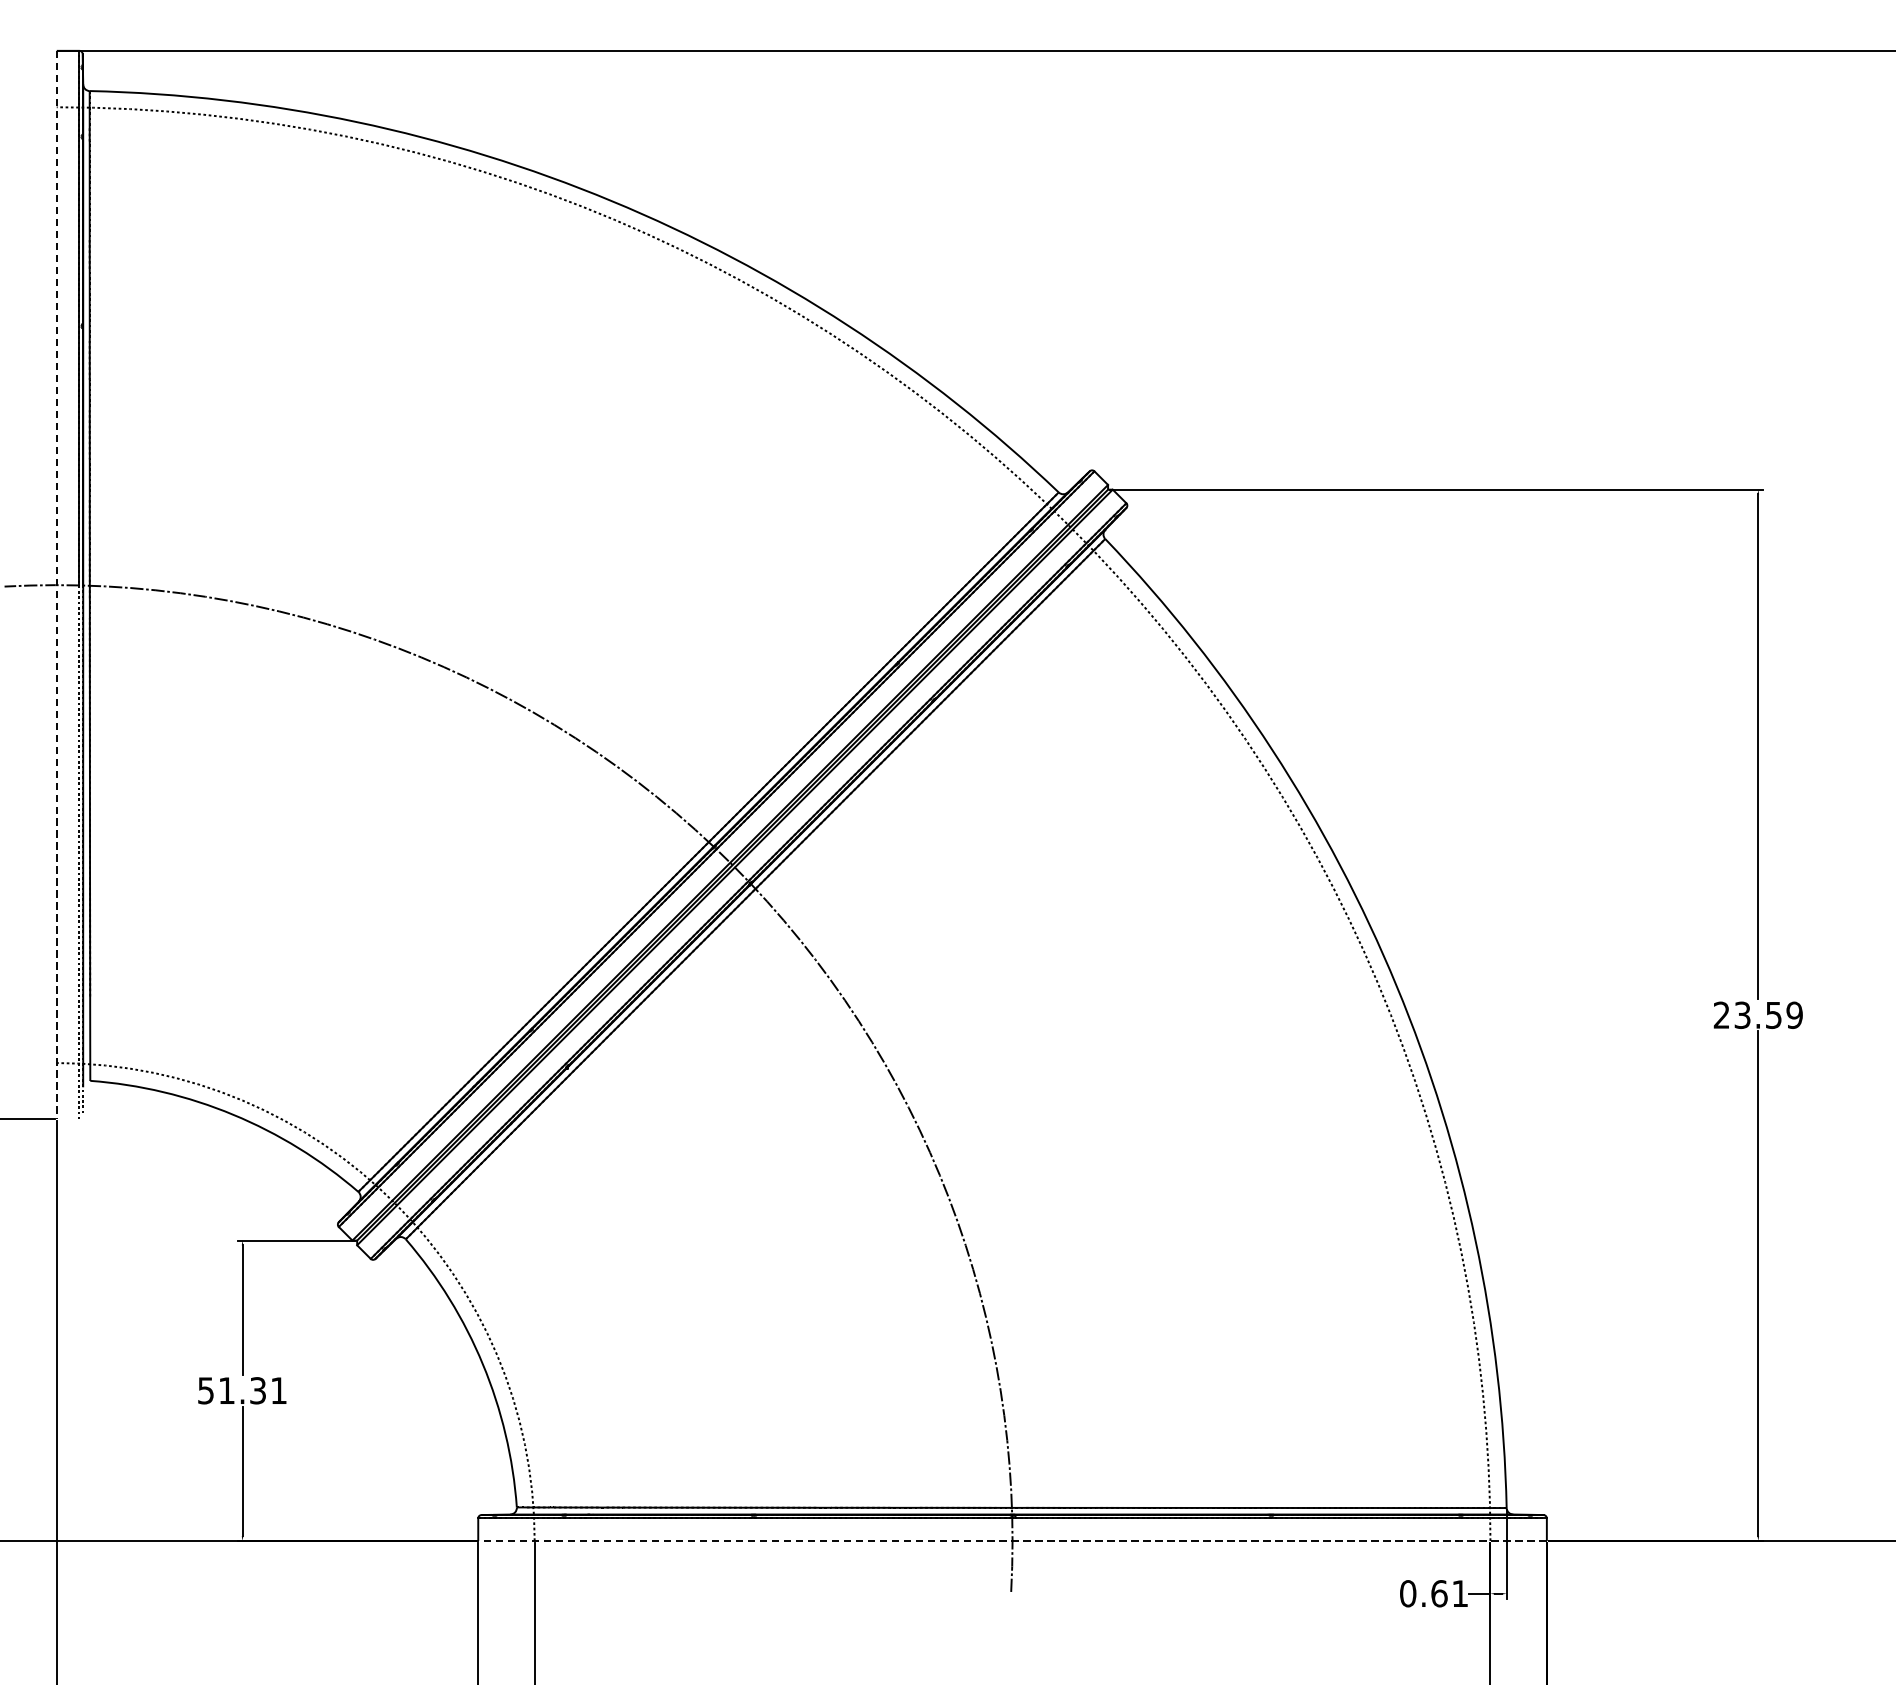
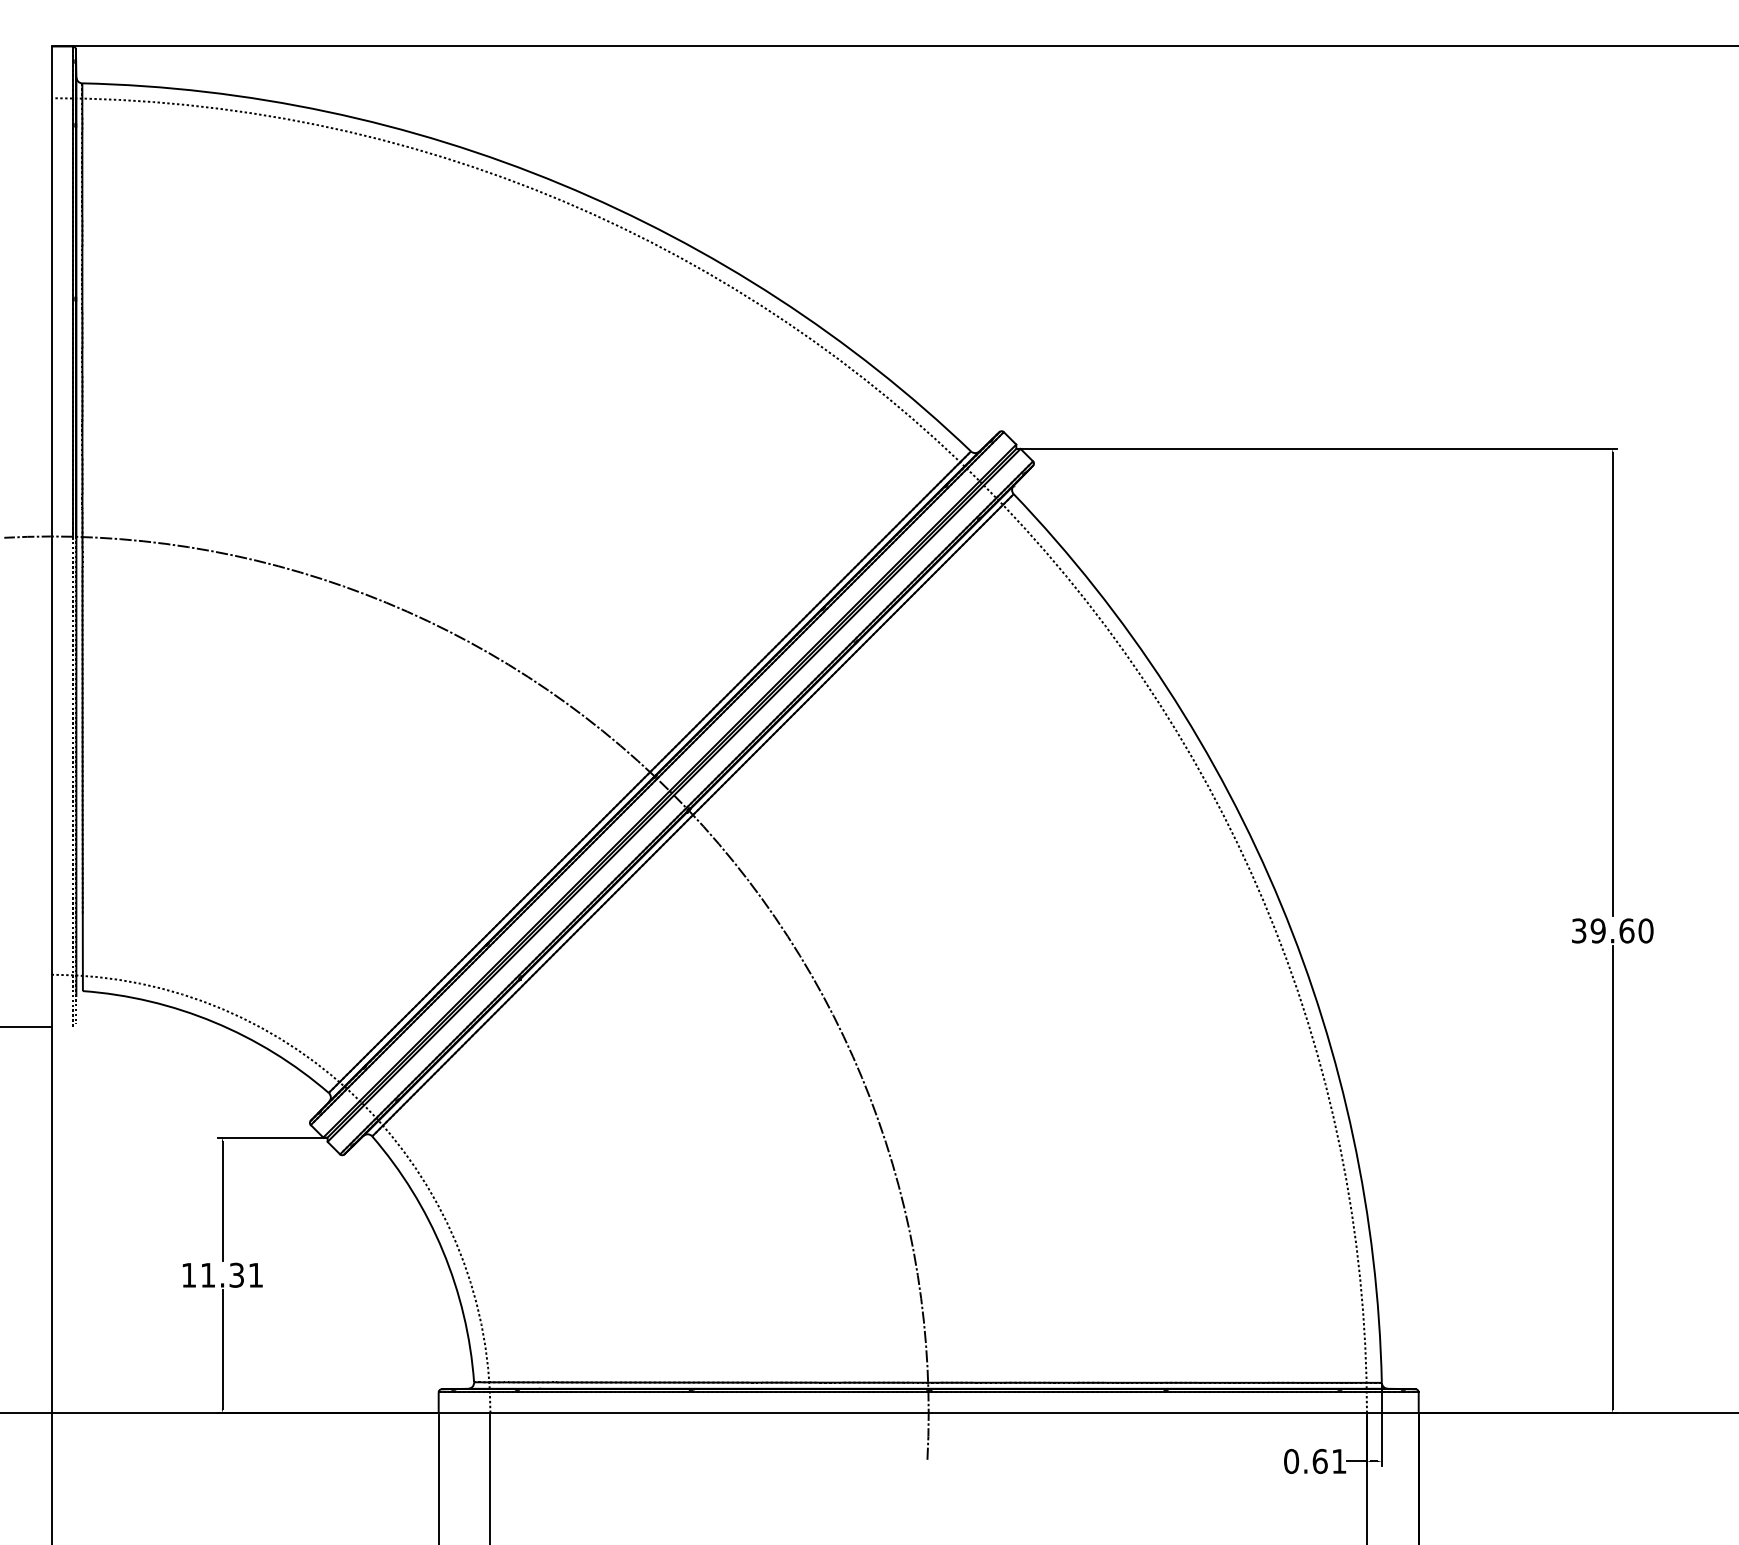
line: (57, 586) -> (52, 537), dashed -> solid
text: (1758, 1014) -> (1612, 930), 23.59 -> 39.60
text: (205, 1390) -> (188, 1275), 51.31 -> 11.31
line: (1012, 1541) -> (928, 1413), dashed -> solid

